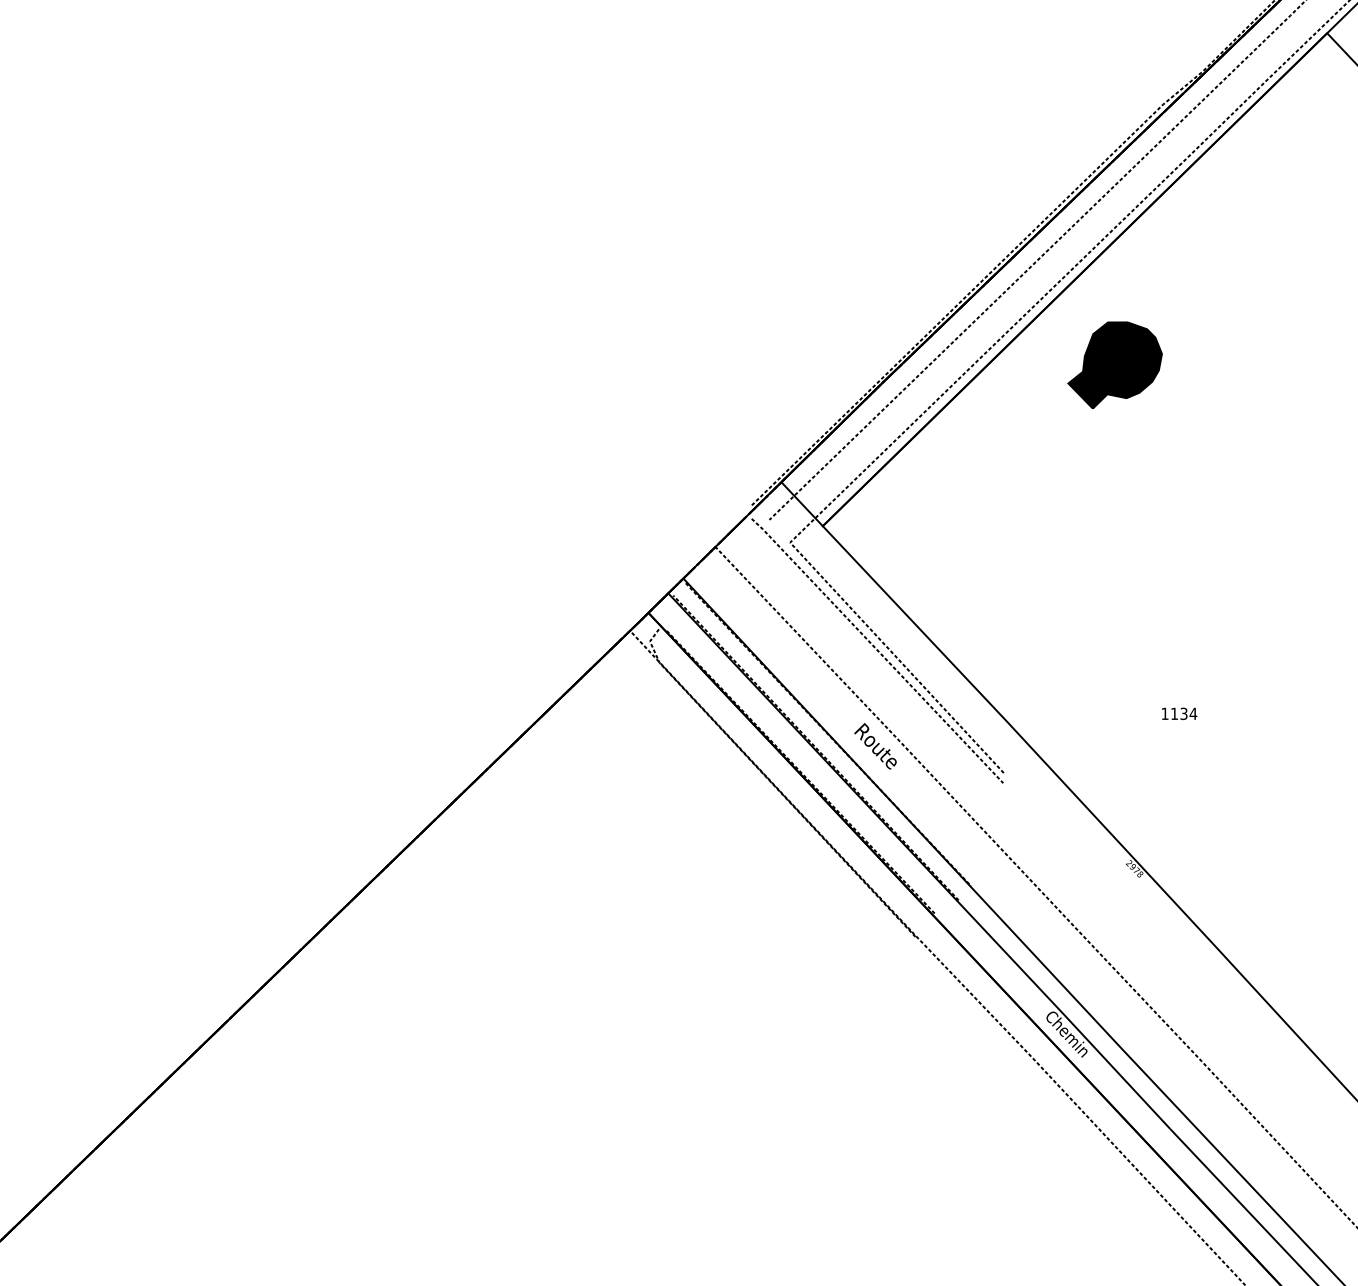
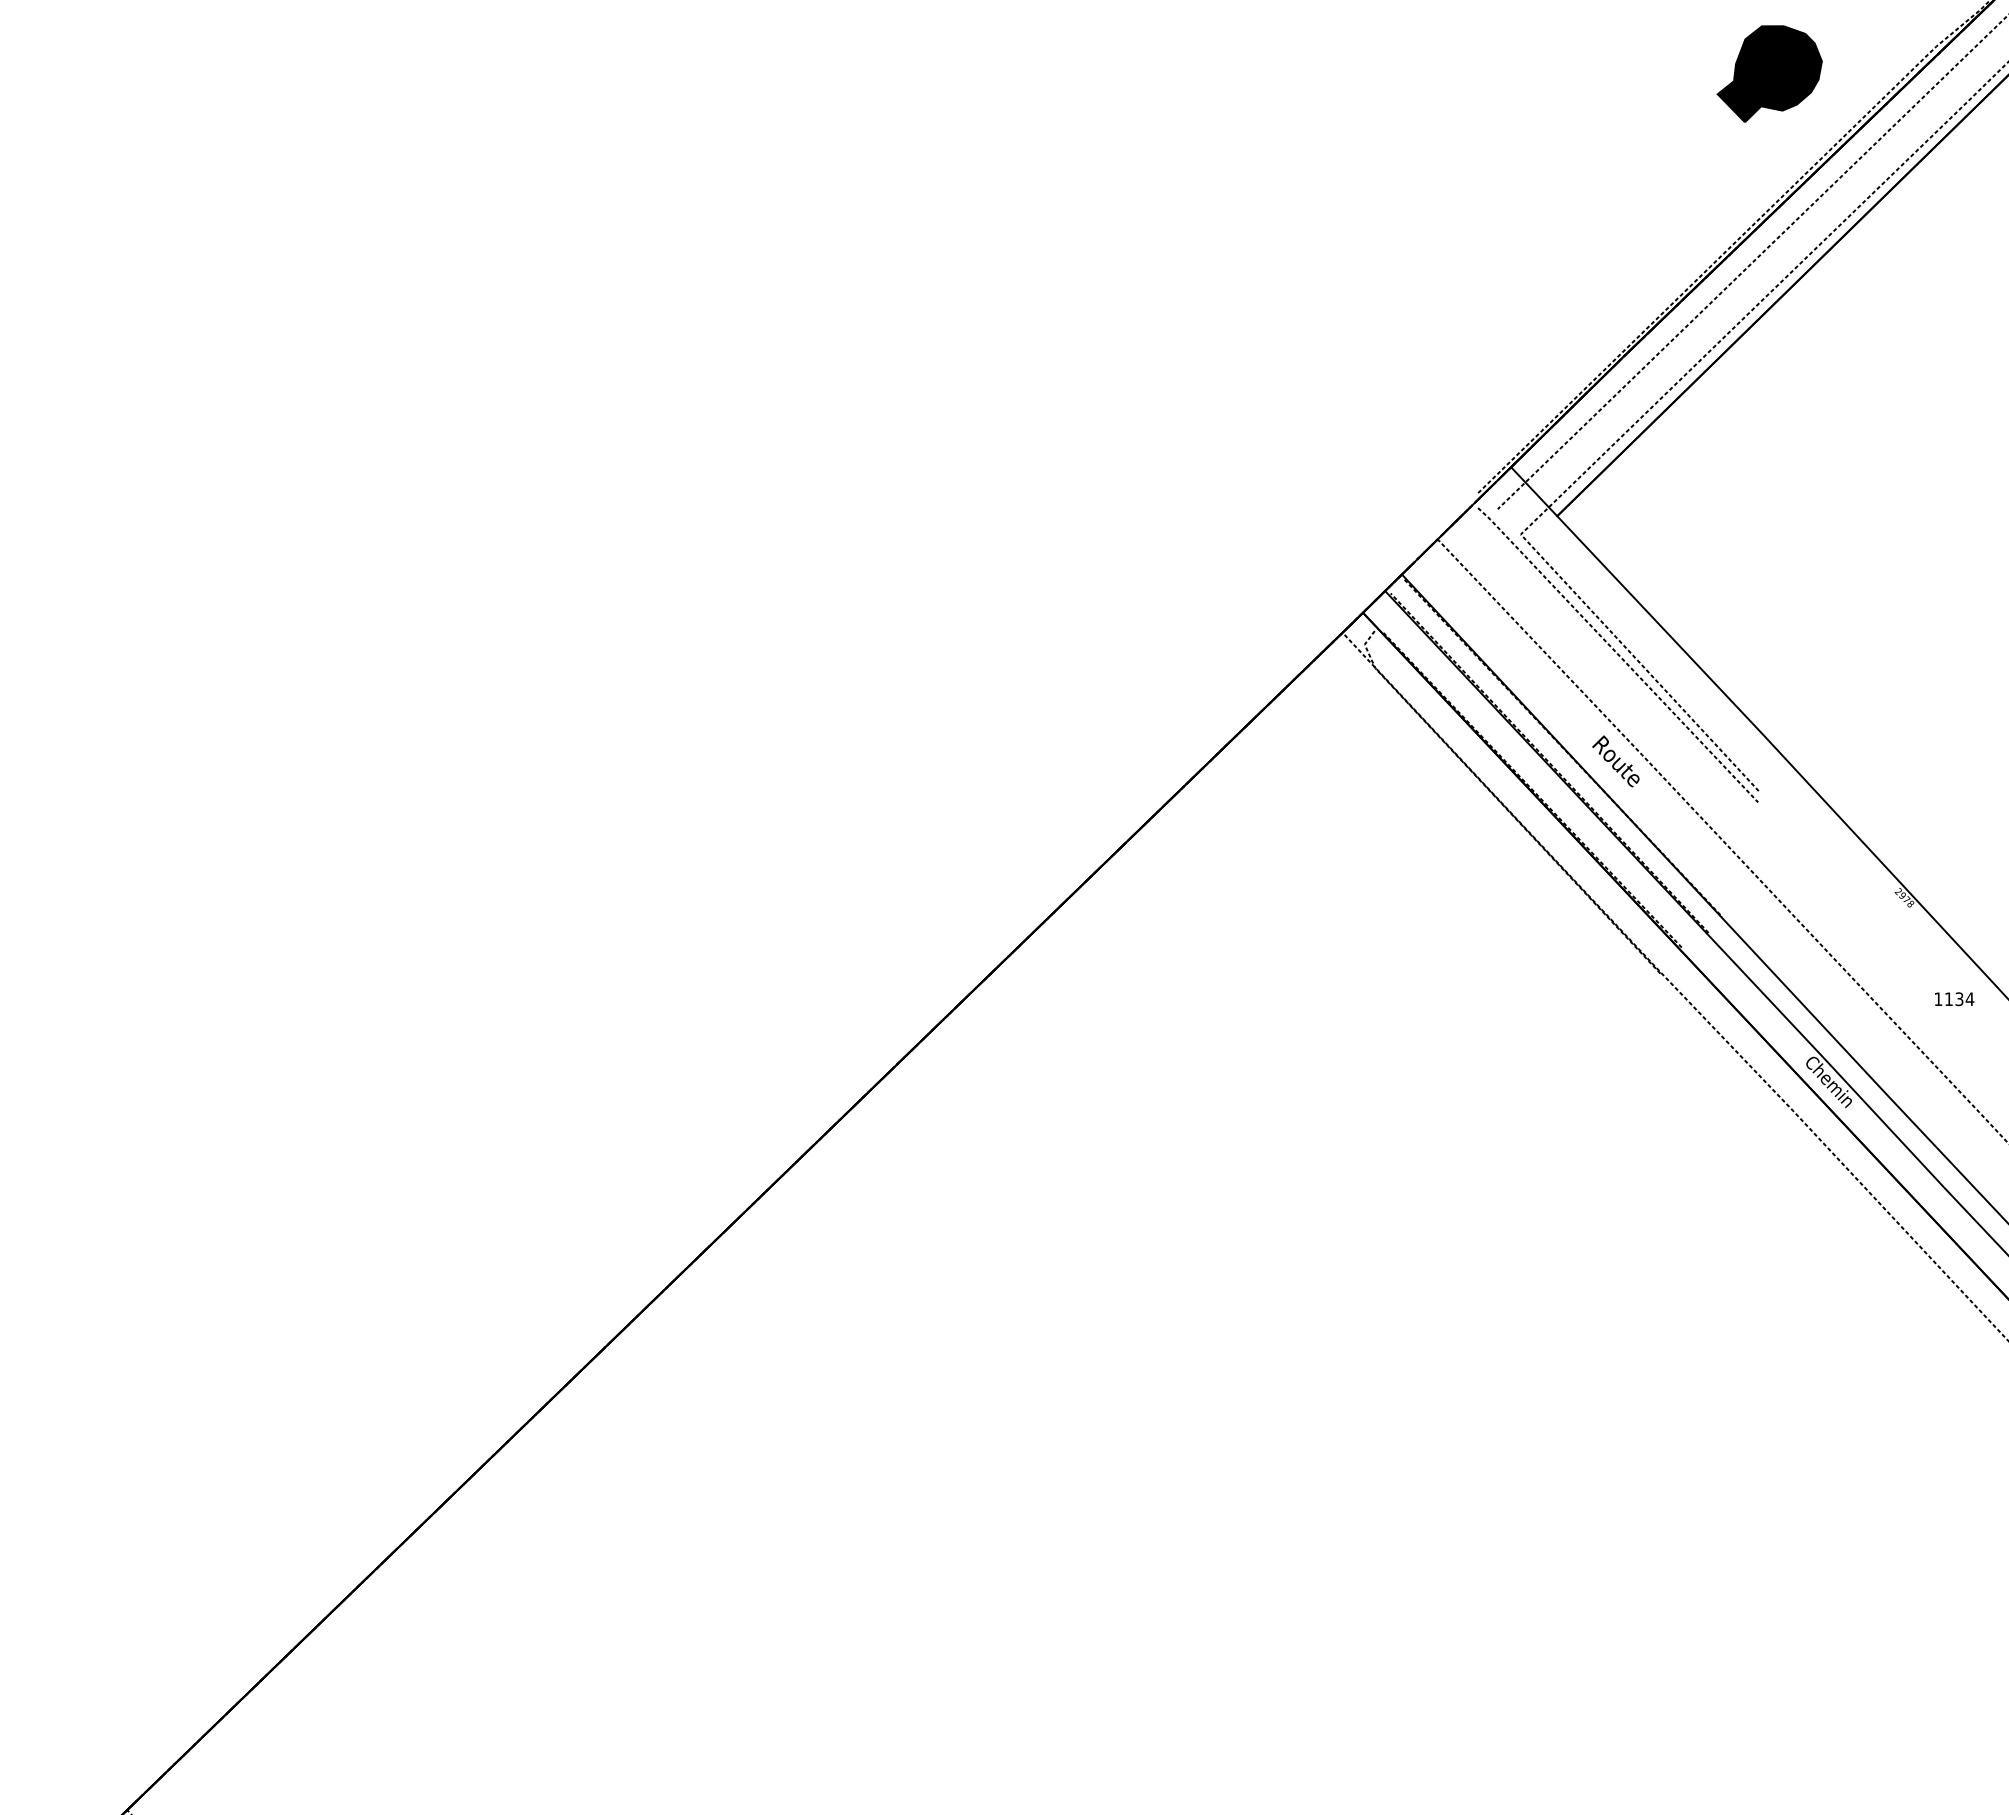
part: (1114, 364) -> (1769, 73), moved
text: (1179, 714) -> (1954, 999), moved

